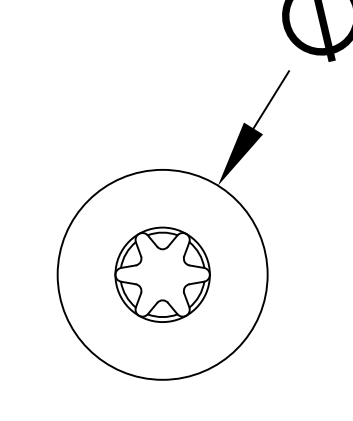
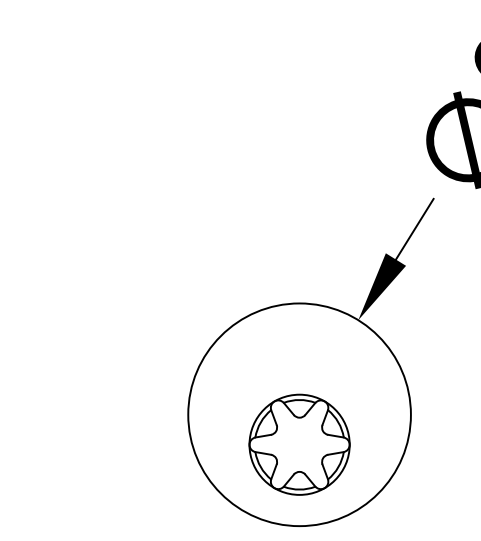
part: (162, 274) -> (299, 444), moved

